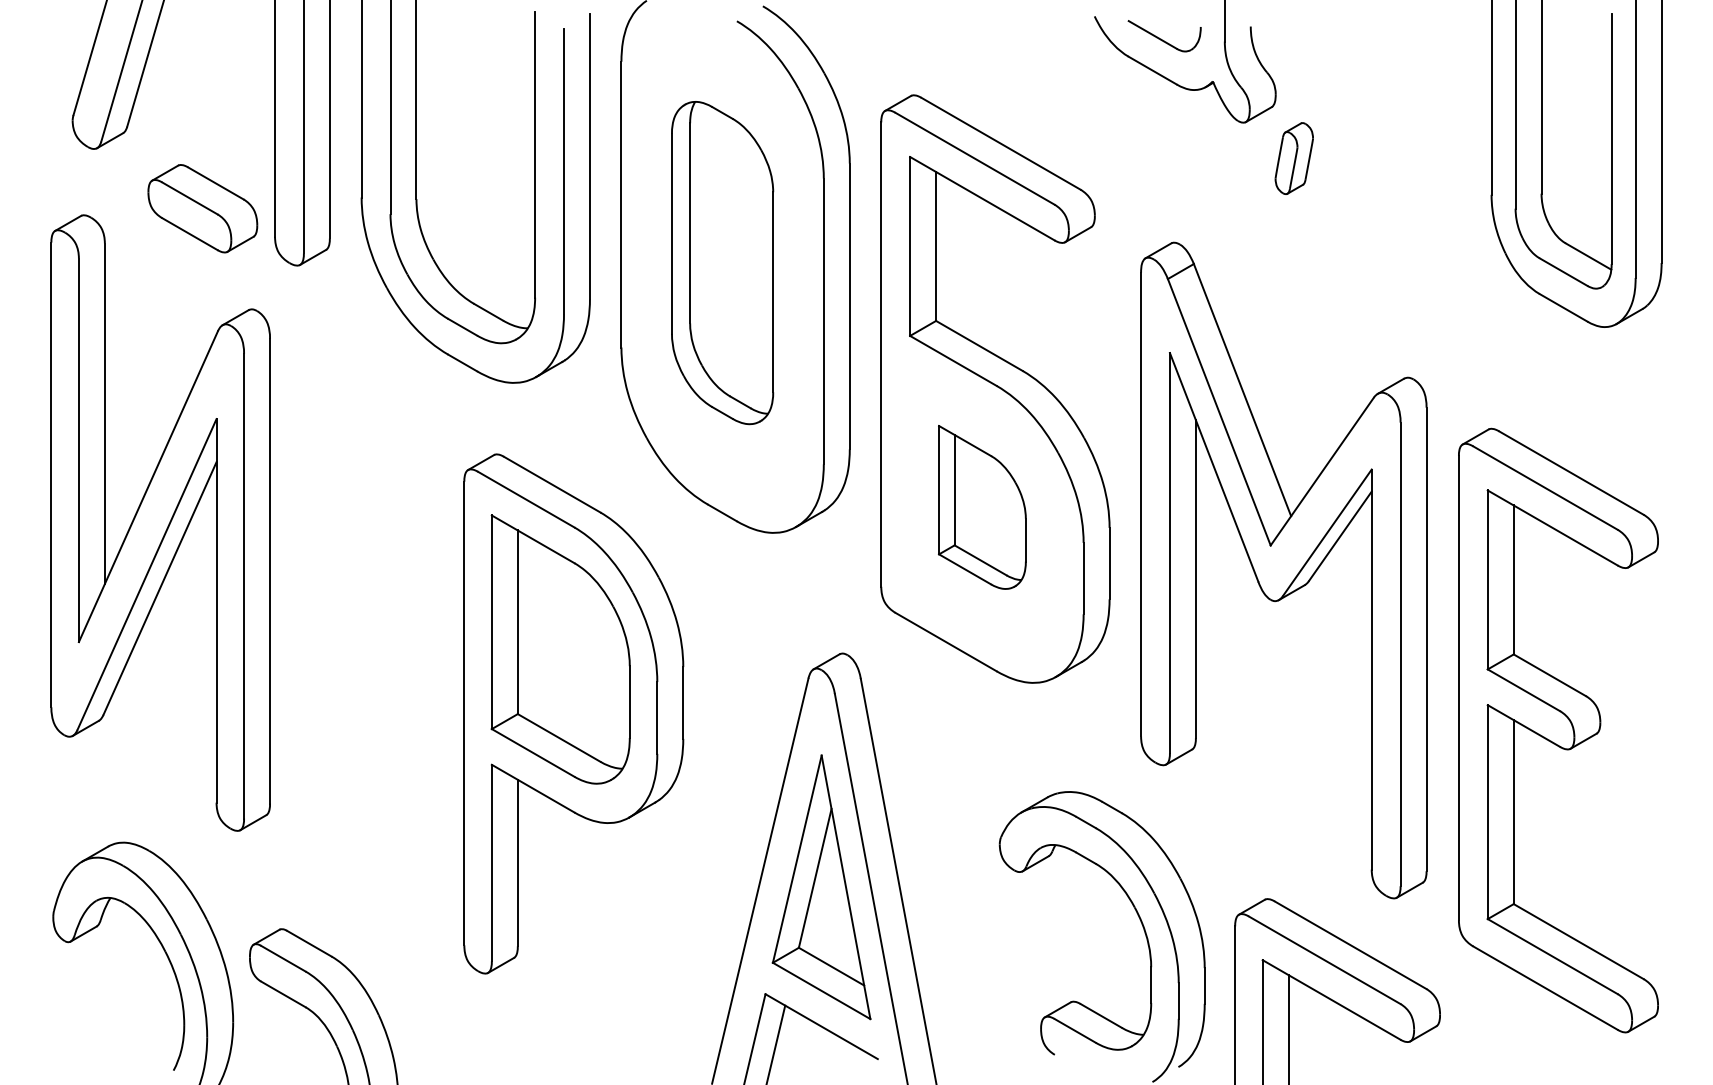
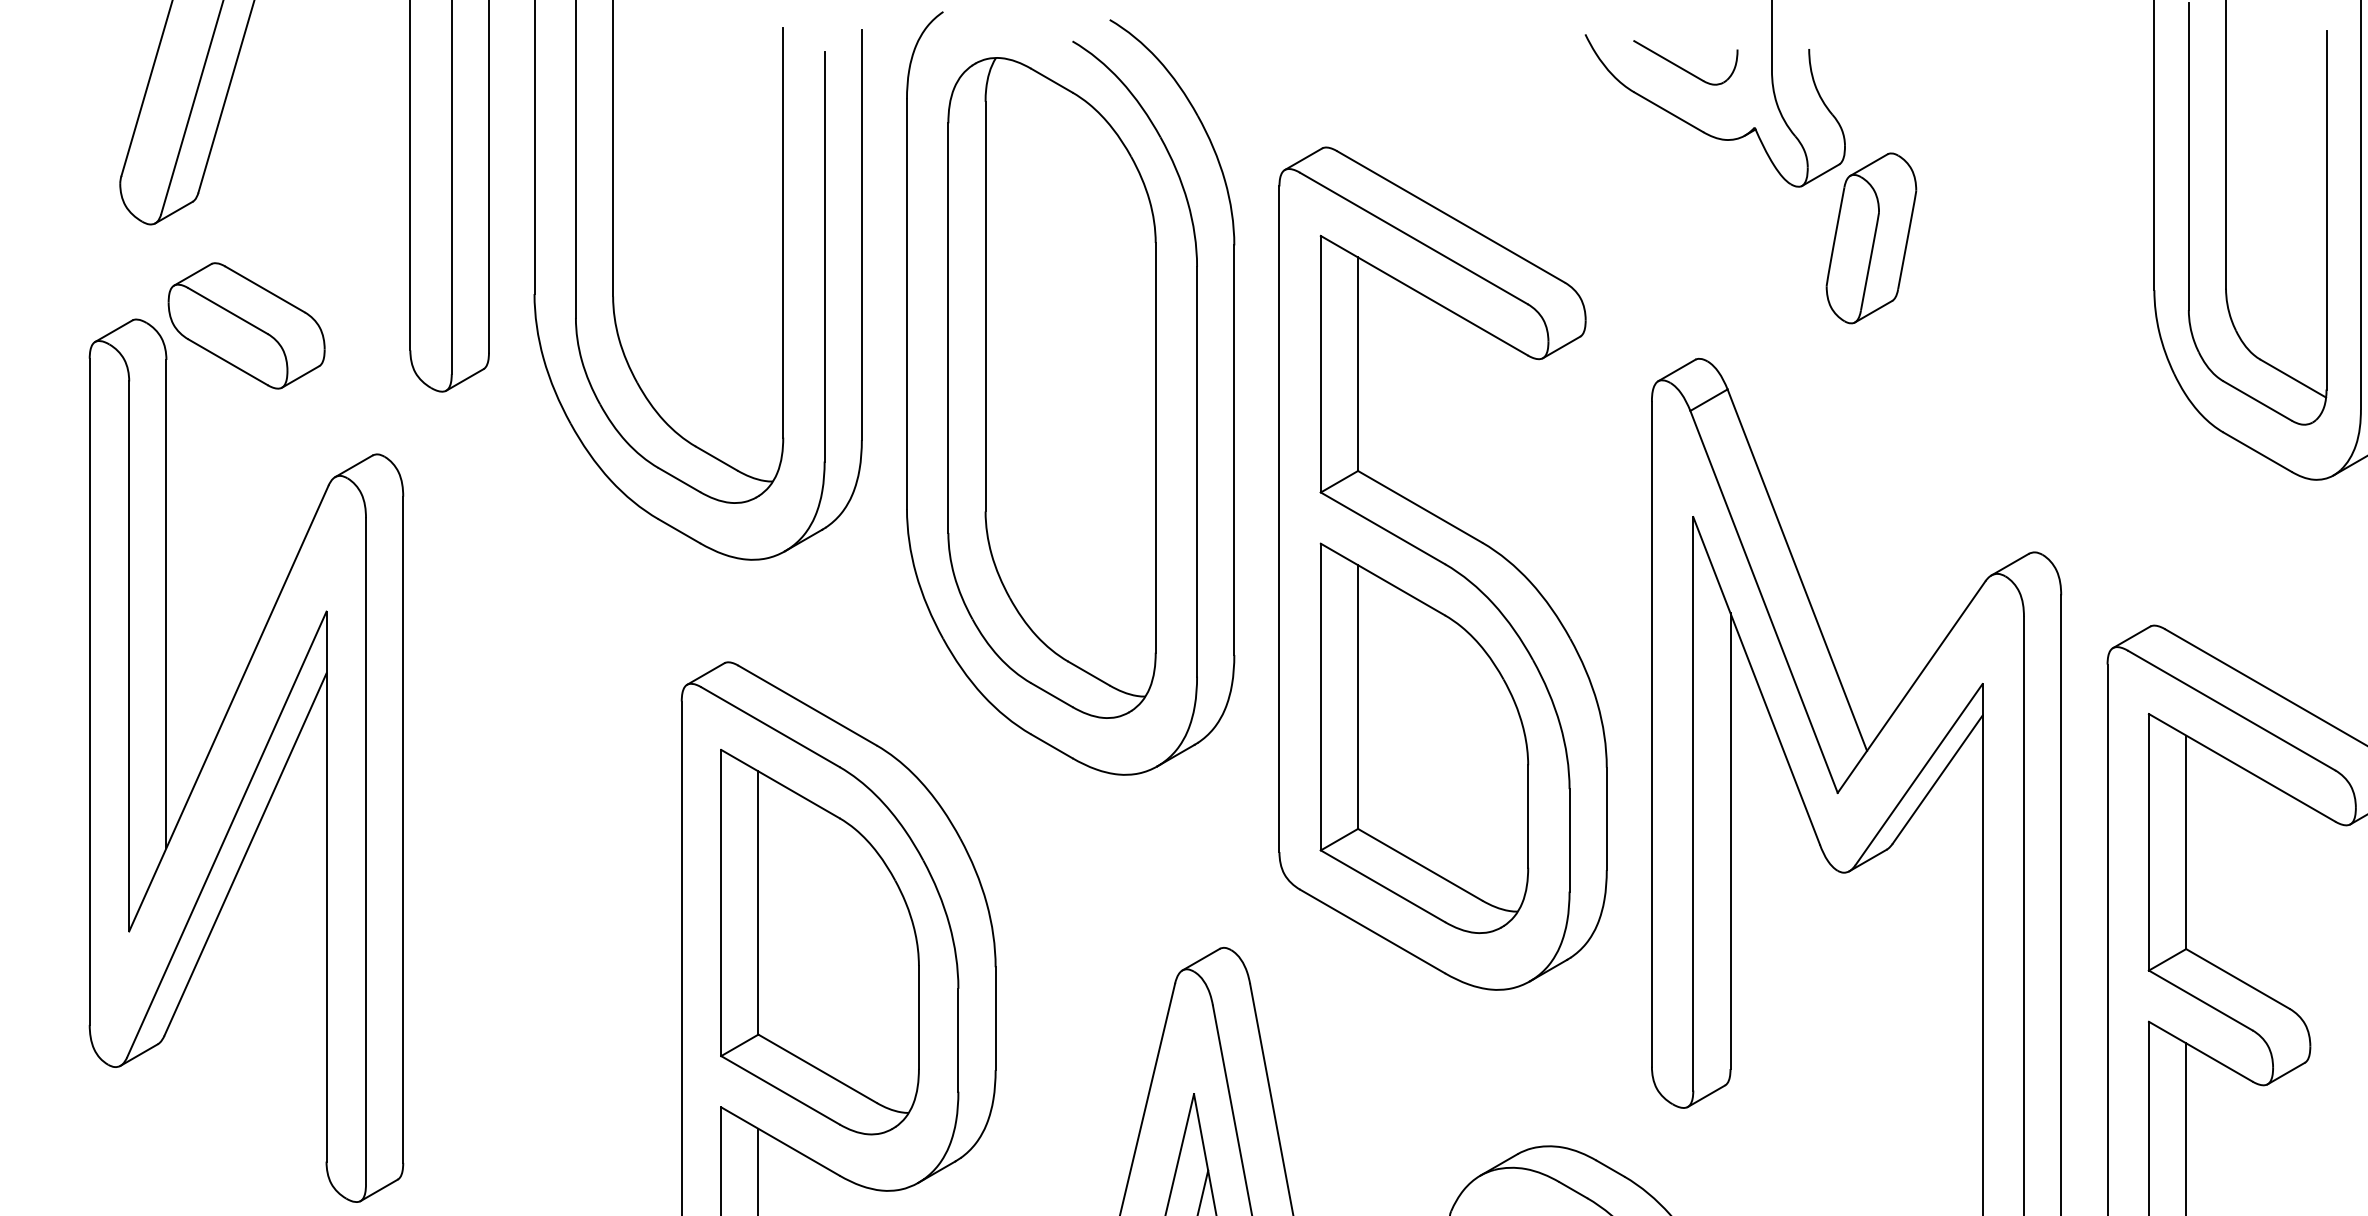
part: (1294, 158) -> (1871, 238), size x1.67
part: (202, 208) -> (246, 325), moved
part: (722, 262) -> (1051, 387), size x1.43
part: (982, 507) -> (1424, 738), size x1.67

